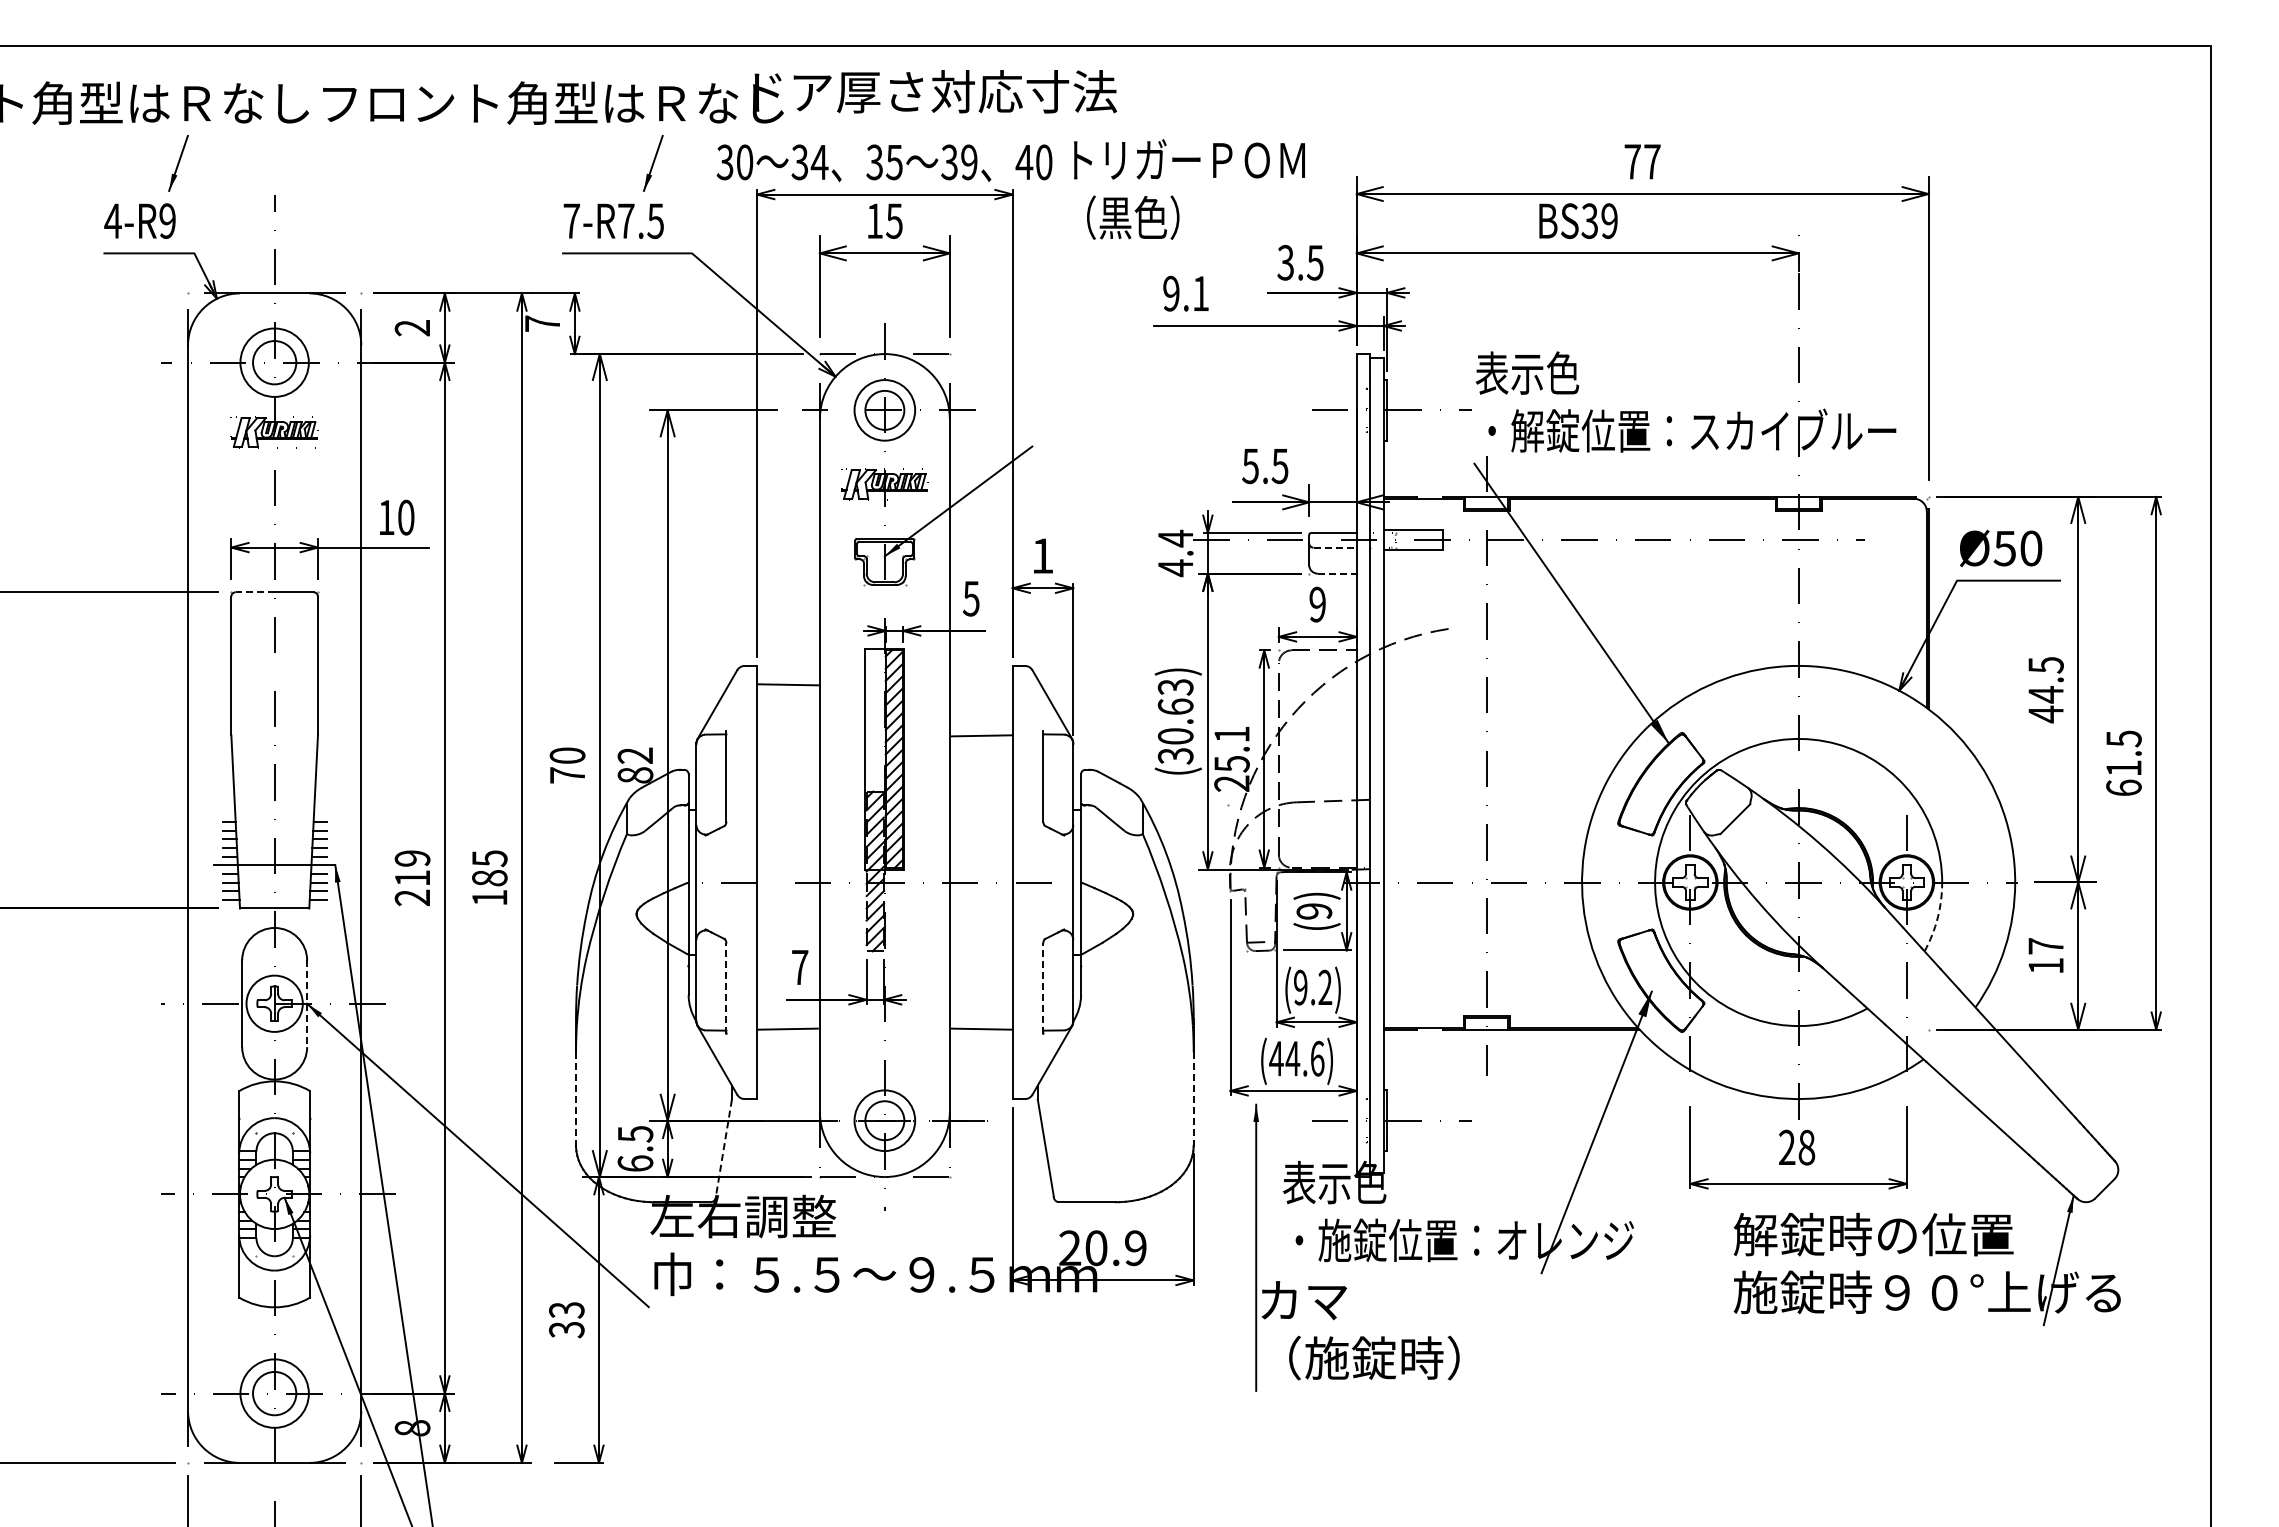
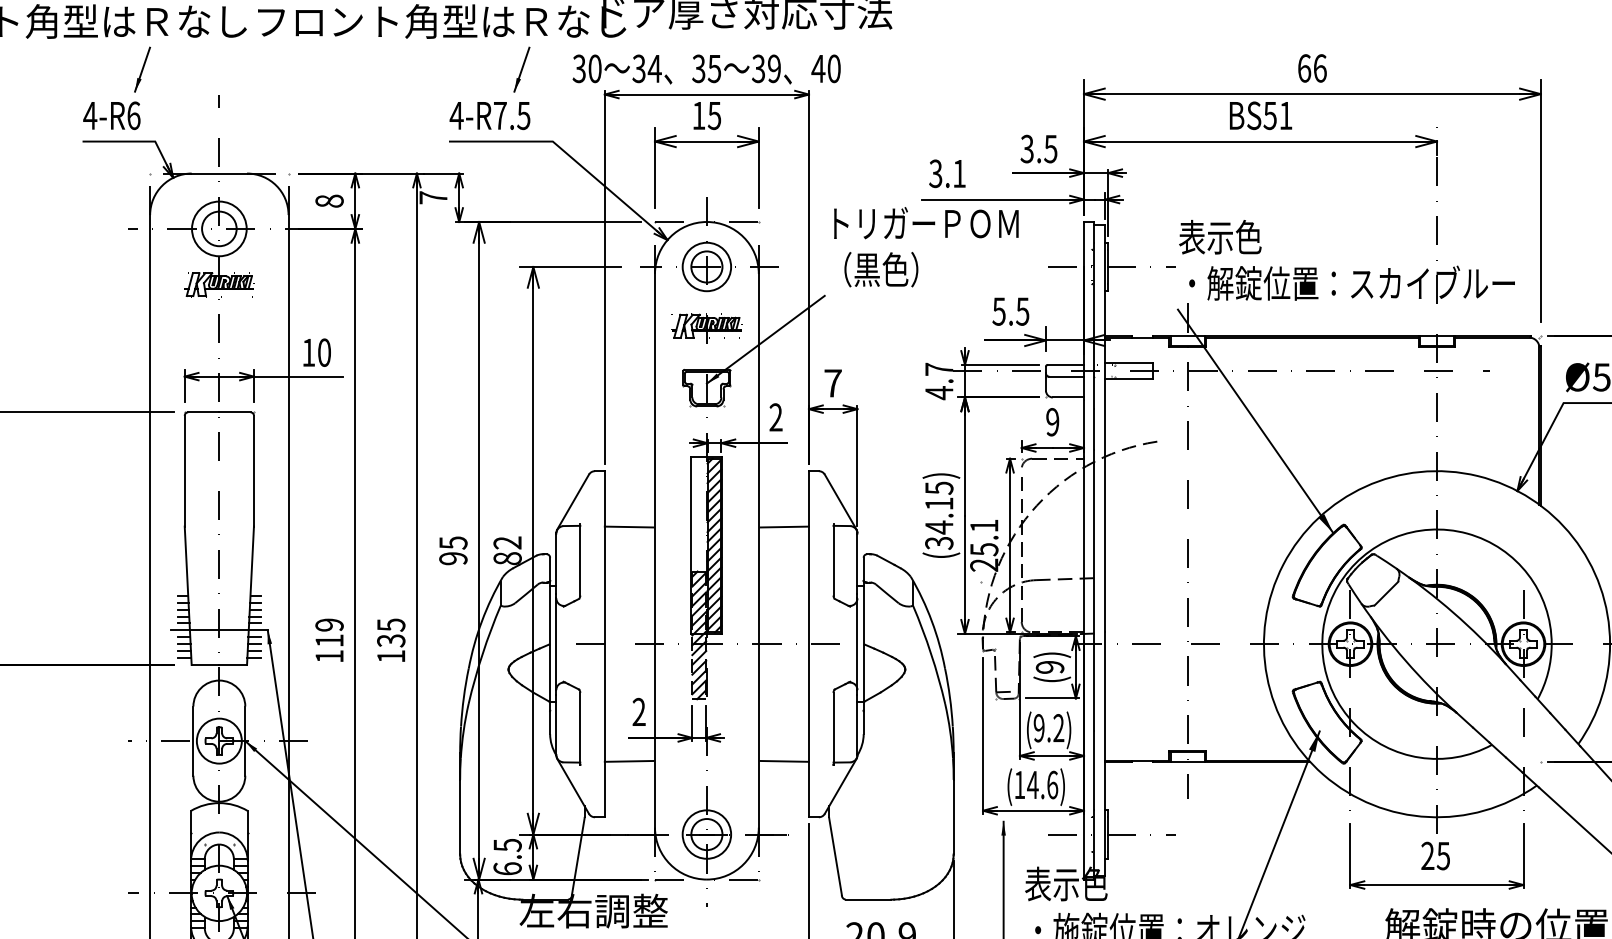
text: (1642, 161) -> (1312, 68), 77 -> 66
text: (1189, 189) -> (926, 247), moved
text: (167, 220) -> (133, 115), 4-R9 -> 4-R6
text: (571, 220) -> (456, 115), 7-R7.5 -> 4-R7.5
text: (1599, 220) -> (1277, 115), BS39 -> BS51
text: (1171, 293) -> (935, 173), 9.1 -> 3.1
text: (412, 327) -> (329, 200), 2 -> 8
text: (1175, 538) -> (939, 369), 4.4 -> 4.7
line: (1335, 547) -> (1066, 376), dashed -> solid
text: (1042, 555) -> (832, 382), 1 -> 7
line: (1337, 573) -> (1068, 397), dashed -> solid
line: (254, 592) -> (203, 412), dashed -> solid
text: (971, 598) -> (776, 417), 5 -> 2
line: (788, 684) -> (629, 526), moved
text: (1175, 712) -> (939, 508), (30.63) -> (34.15)
text: (567, 765) -> (453, 550), 70 -> 95
text: (489, 878) -> (391, 641), 185 -> 135
text: (411, 897) -> (328, 656), 219 -> 119
arc: (1937, 918) -> (1547, 672), dashed -> solid
text: (800, 966) -> (639, 711), 7 -> 2
line: (726, 987) -> (580, 728), dashed -> solid
line: (1043, 987) -> (833, 728), dashed -> solid
line: (307, 1004) -> (245, 741), dashed -> solid
text: (1276, 1058) -> (1019, 784), (44.6) -> (14.6)
line: (576, 1098) -> (460, 816), dashed -> solid
line: (1193, 1098) -> (953, 816), dashed -> solid
text: (1806, 1147) -> (1443, 855), 28 -> 25
line: (723, 1148) -> (577, 856), dashed -> solid

